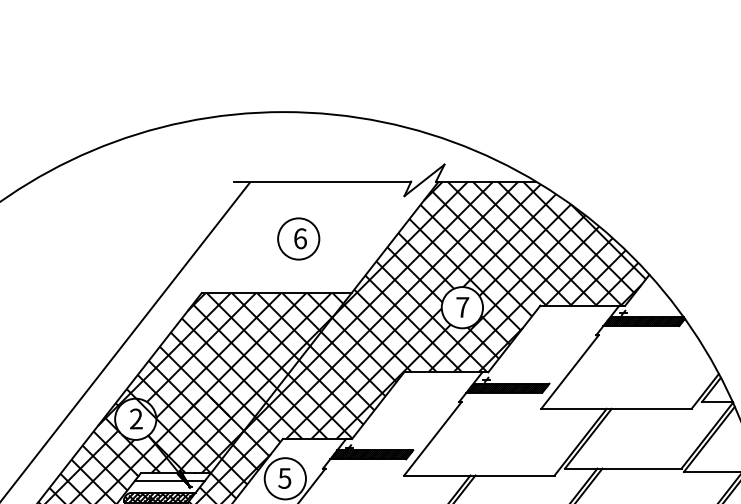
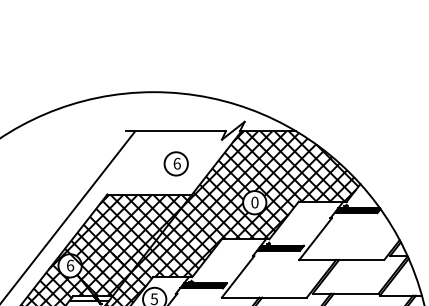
part: (297, 238) -> (175, 163), moved
text: (461, 307) -> (254, 202), 7 -> 0
text: (136, 418) -> (70, 265), 2 -> 6

